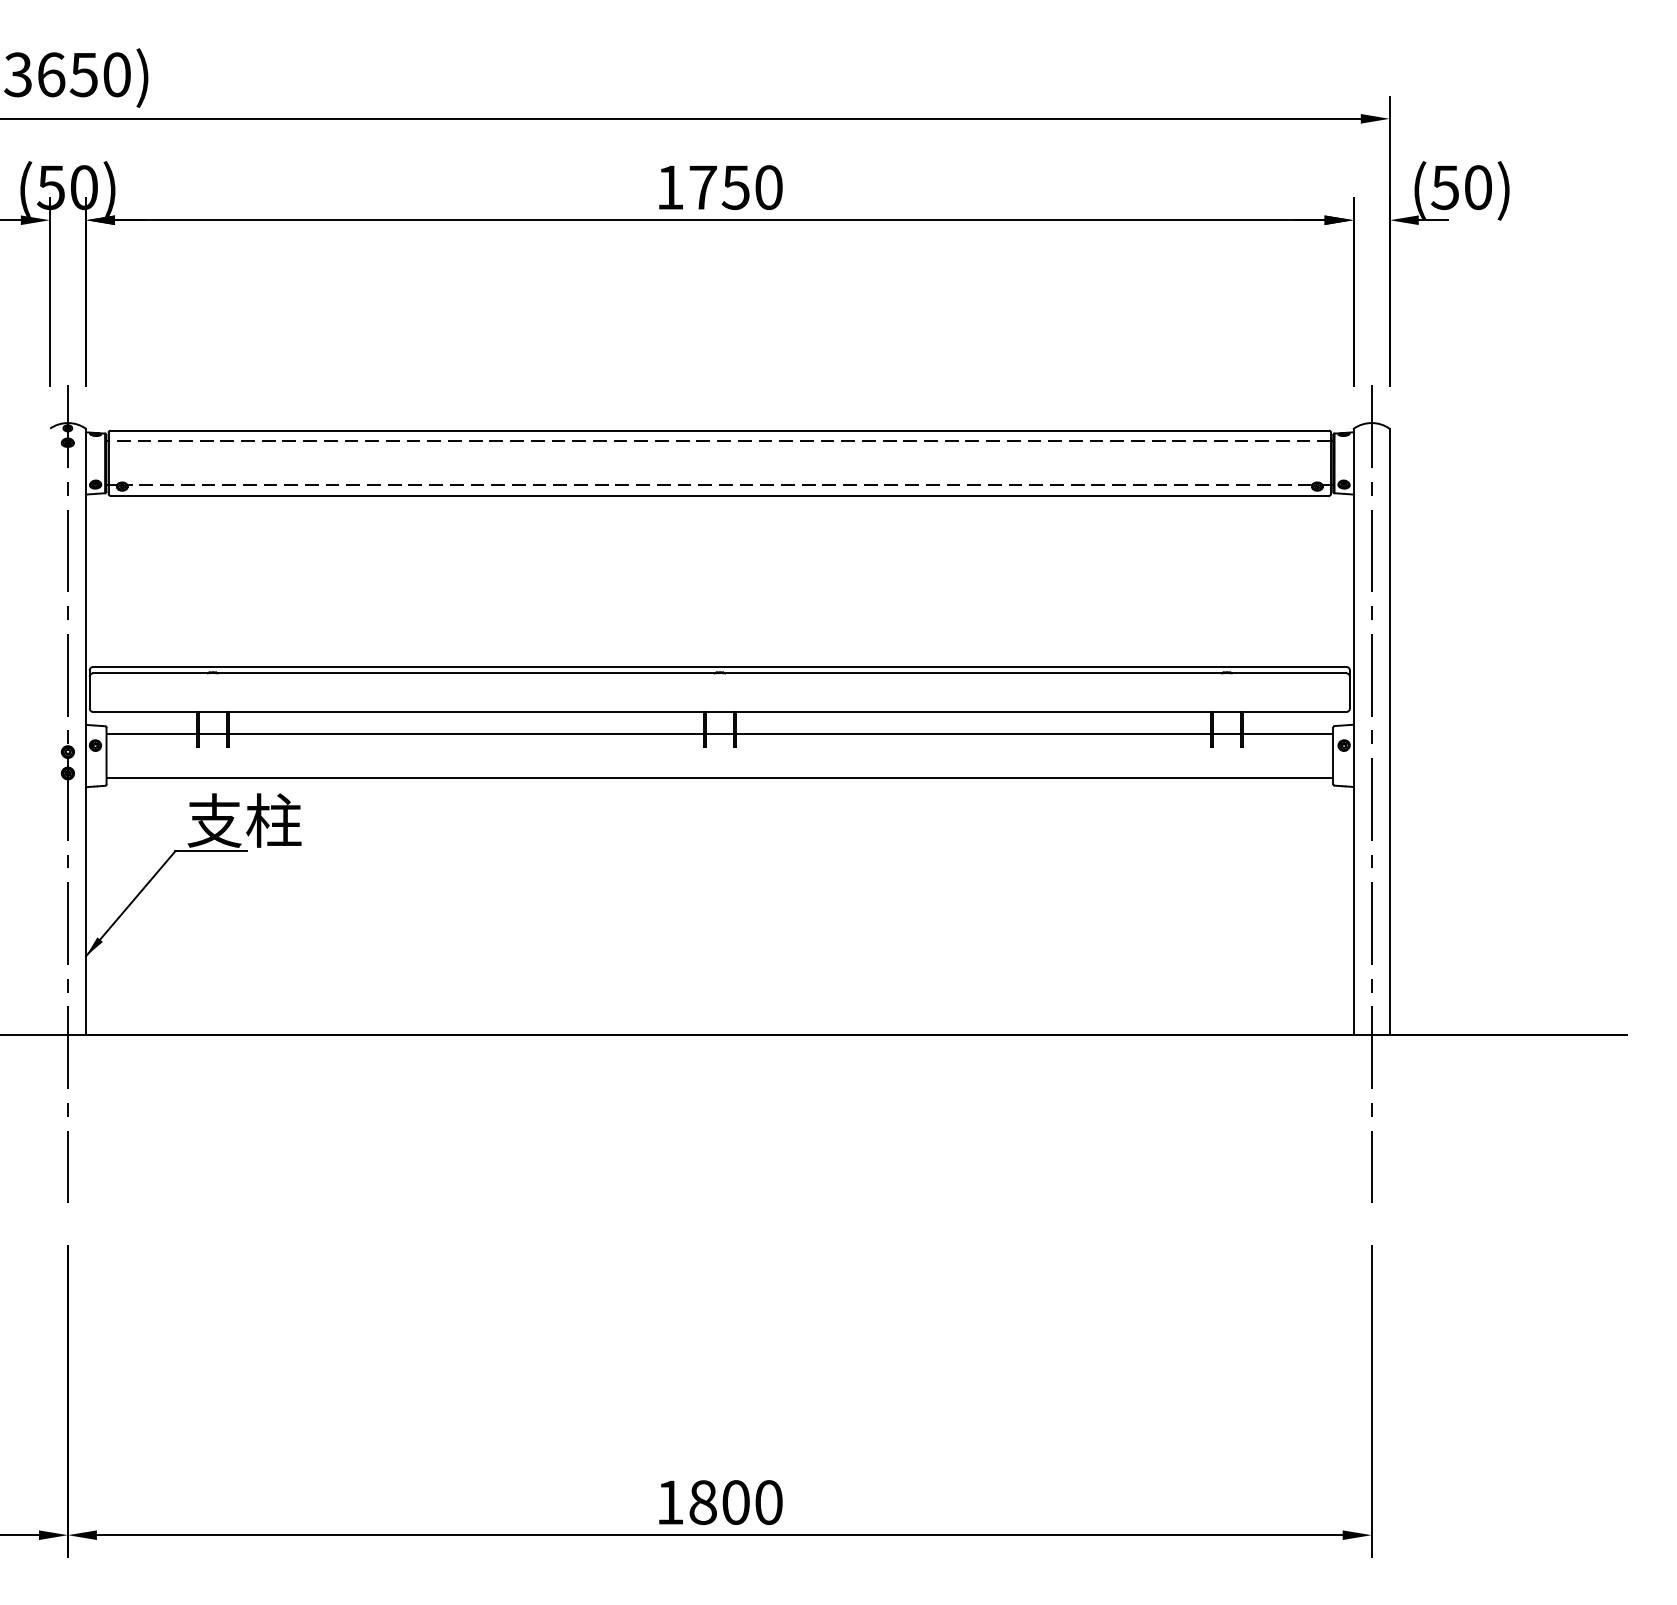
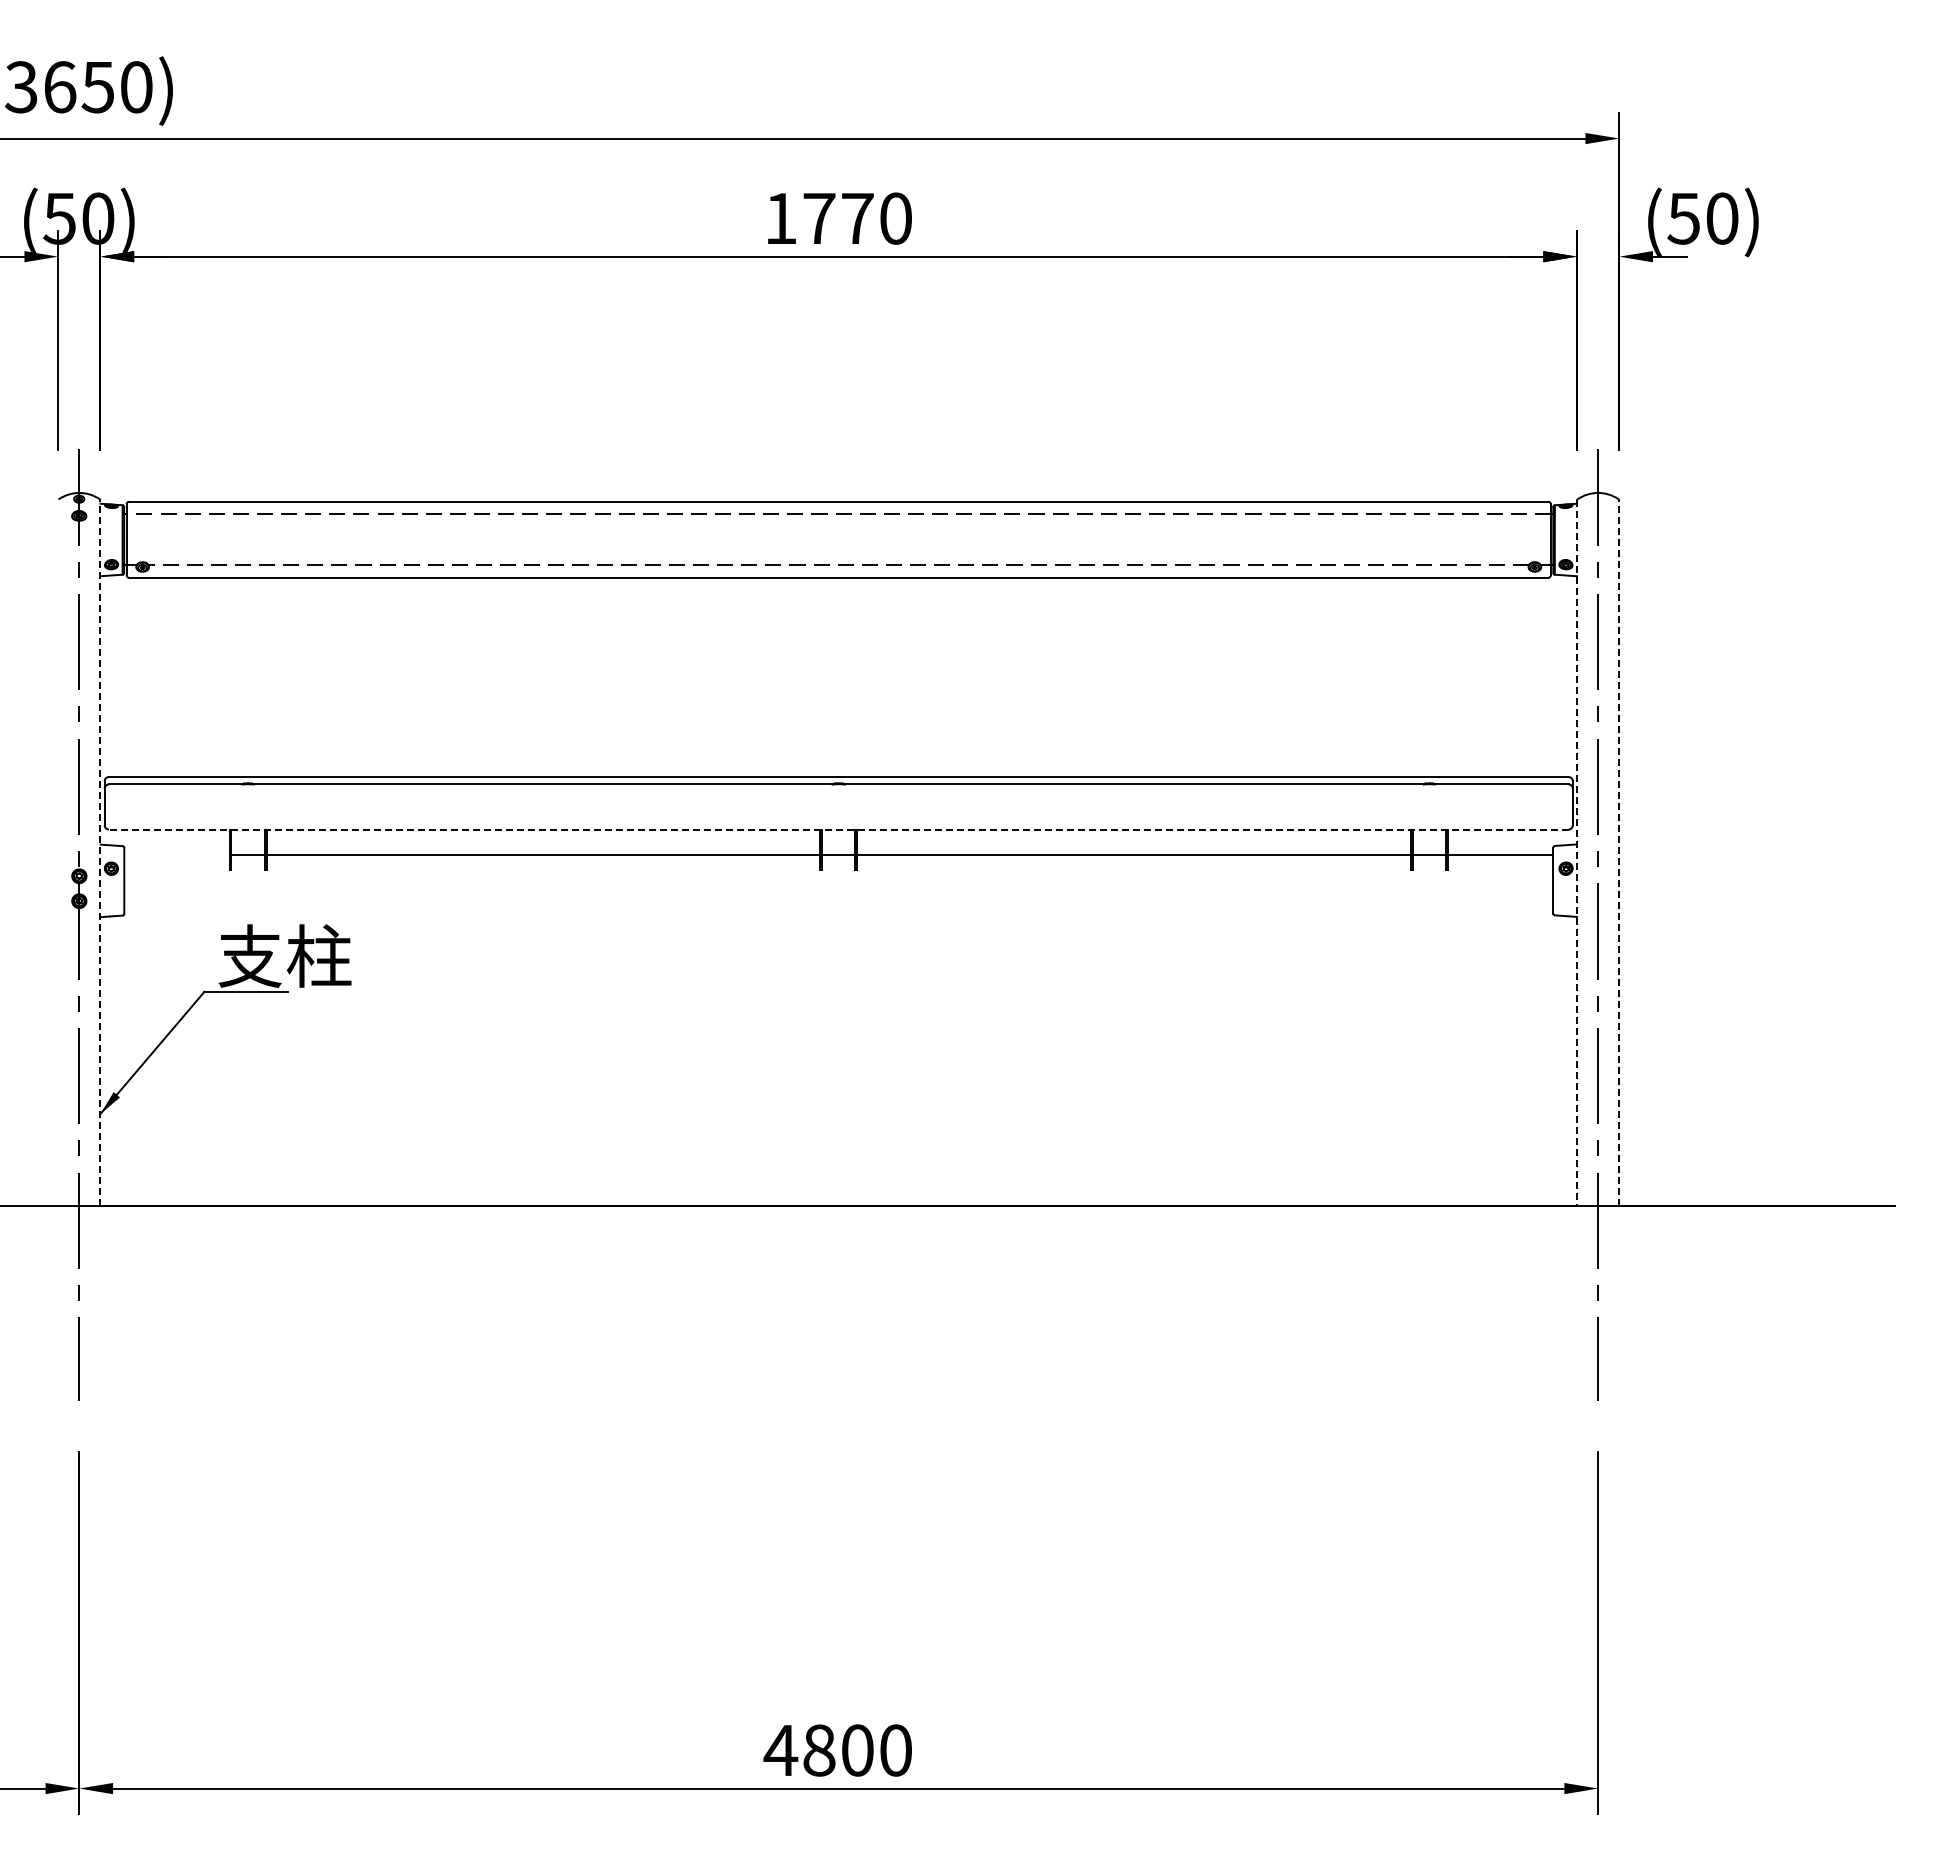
text: (735, 187) -> (856, 218), 1750 -> 1770
line: (719, 711) -> (838, 829), solid -> dashed
line: (86, 731) -> (100, 852), solid -> dashed
line: (1390, 731) -> (1619, 852), solid -> dashed
line: (1353, 732) -> (1577, 853), solid -> dashed
line: (151, 734) -> (176, 855), removed
line: (719, 778) -> (838, 906), removed
text: (669, 1502) -> (780, 1750), 1800 -> 4800

